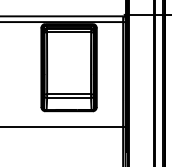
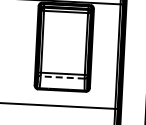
line: (69, 98) -> (63, 77), solid -> dashed

